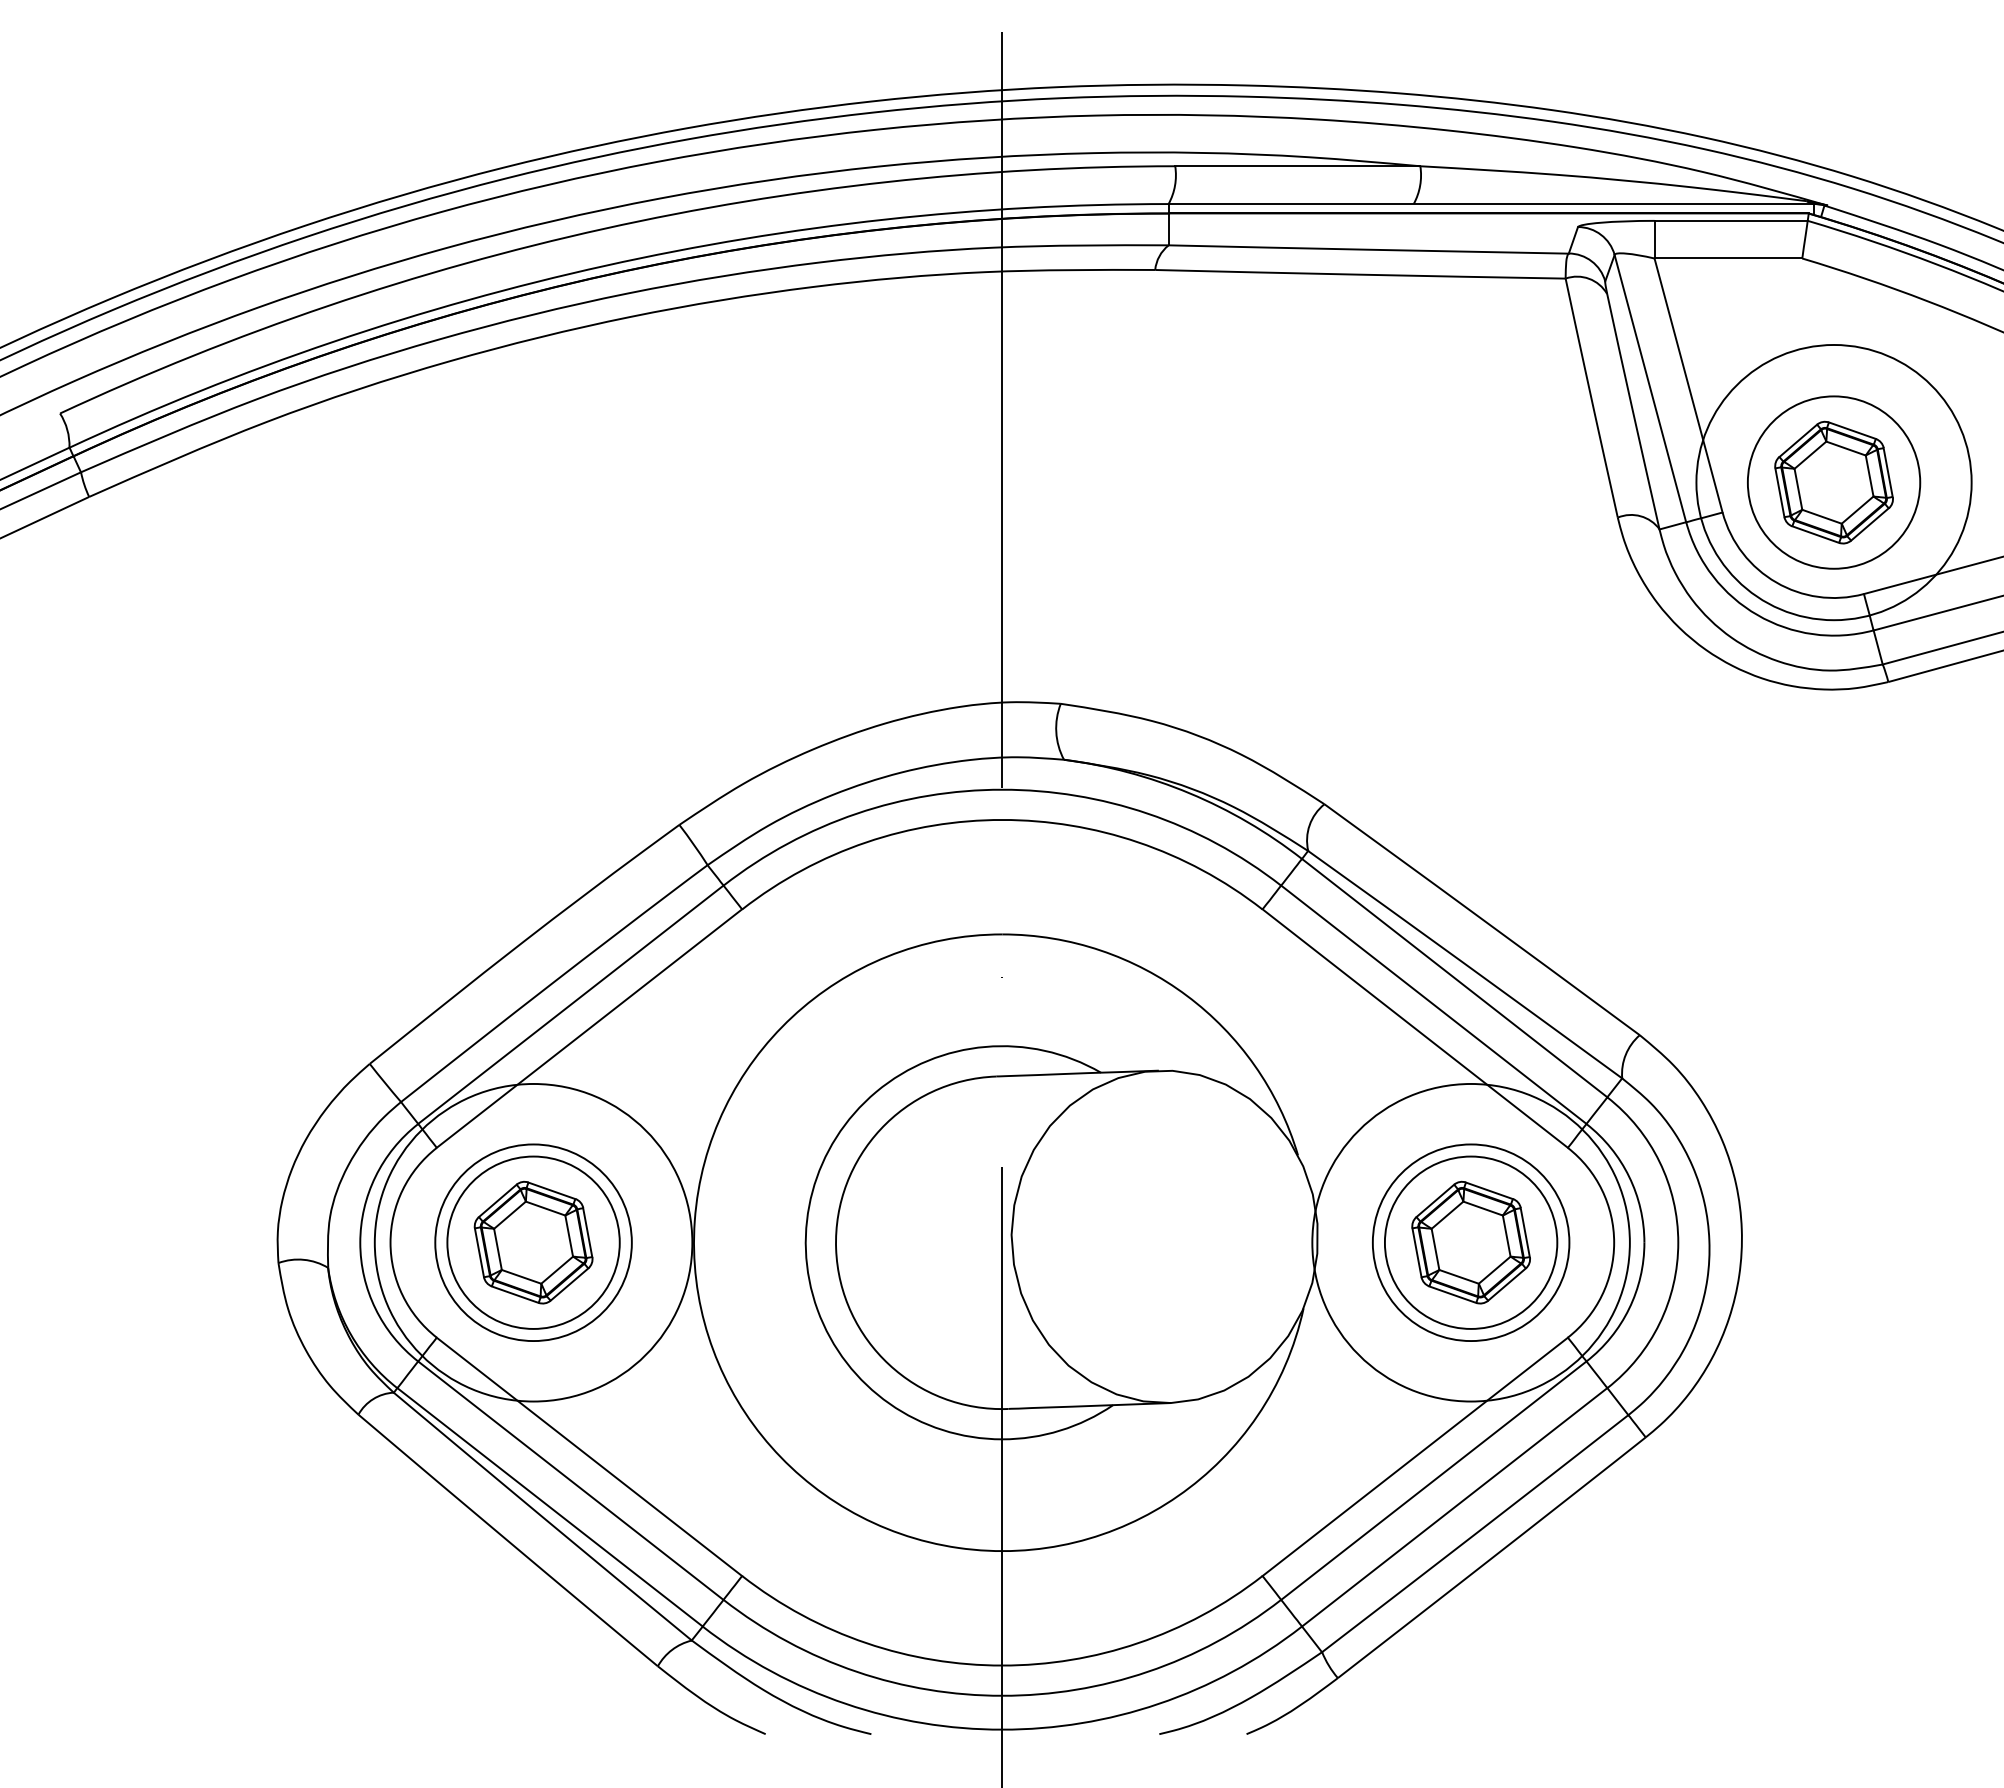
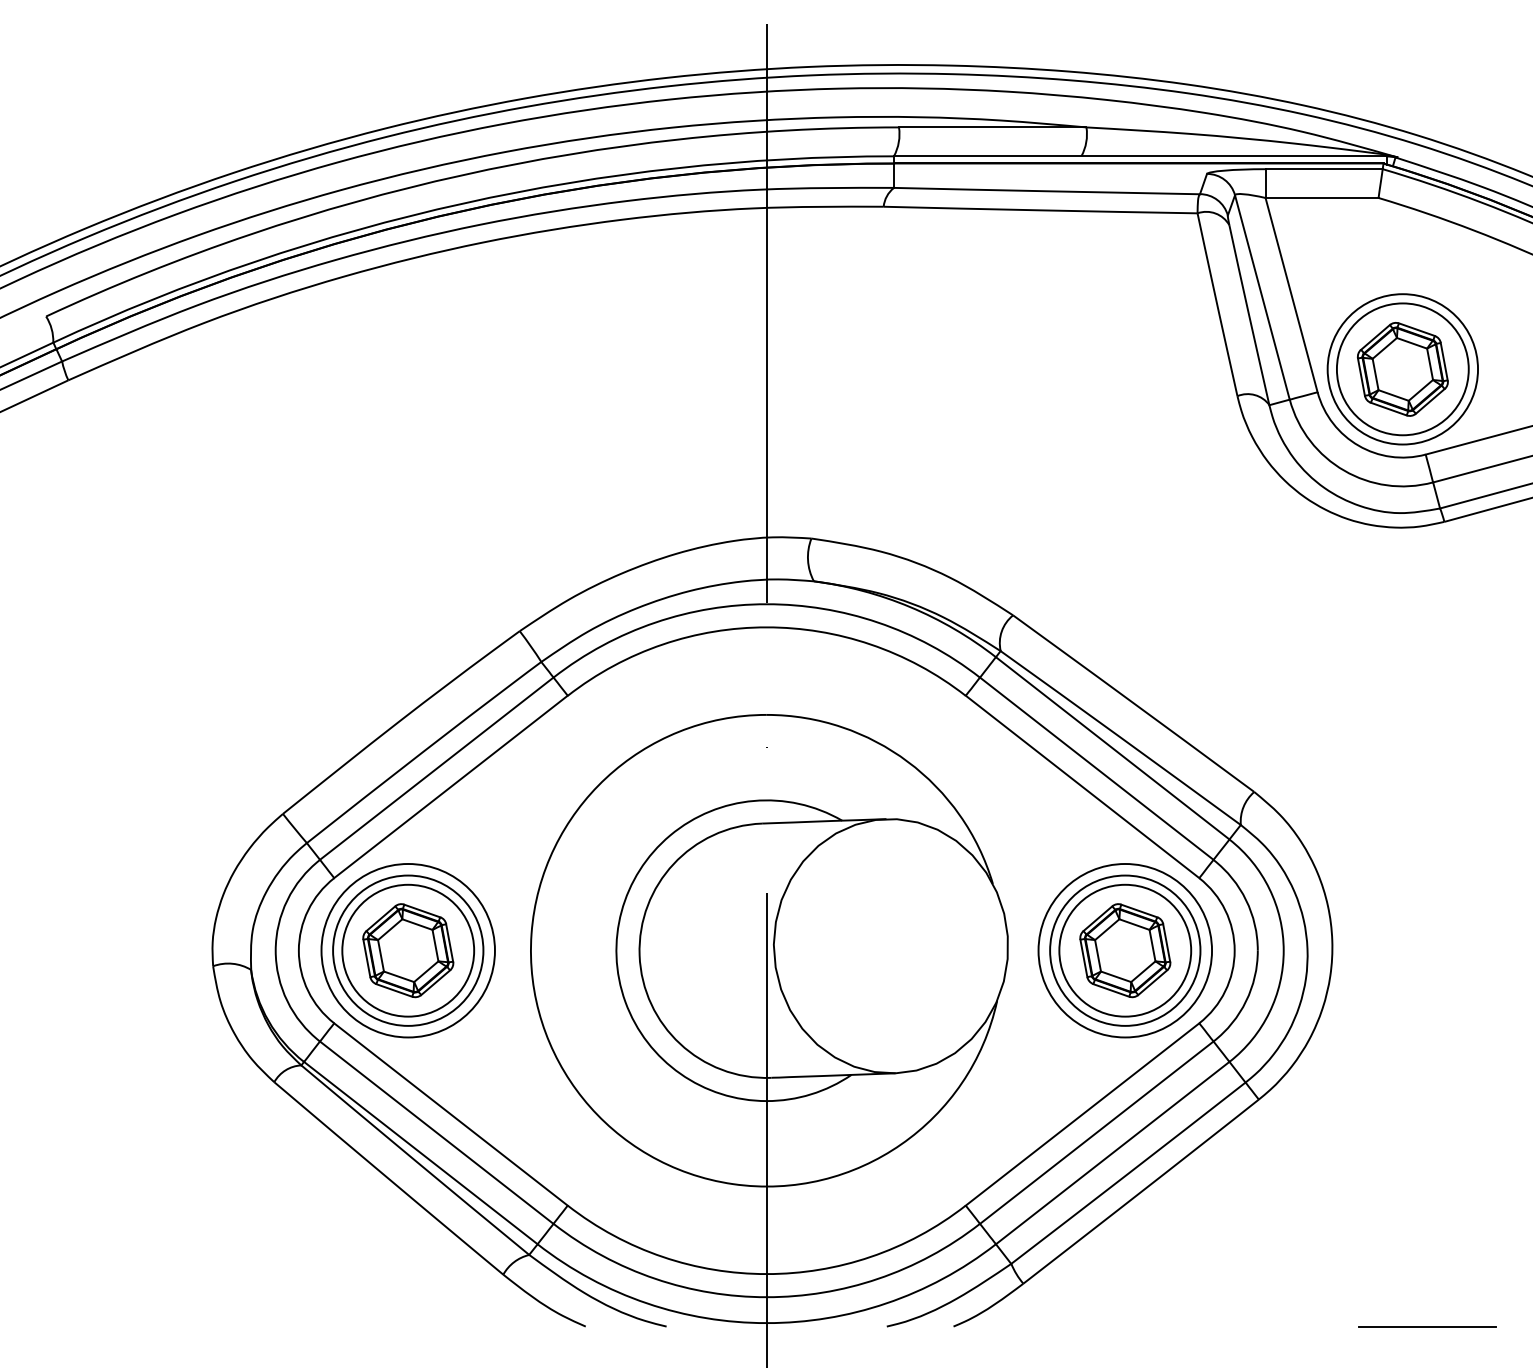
circle: (1833, 482) -> (1402, 369), size x0.71
circle: (533, 1242) -> (408, 950), size x0.71
circle: (1470, 1242) -> (1124, 950), size x0.71
line: (1865, 1733) -> (1426, 1326), added

